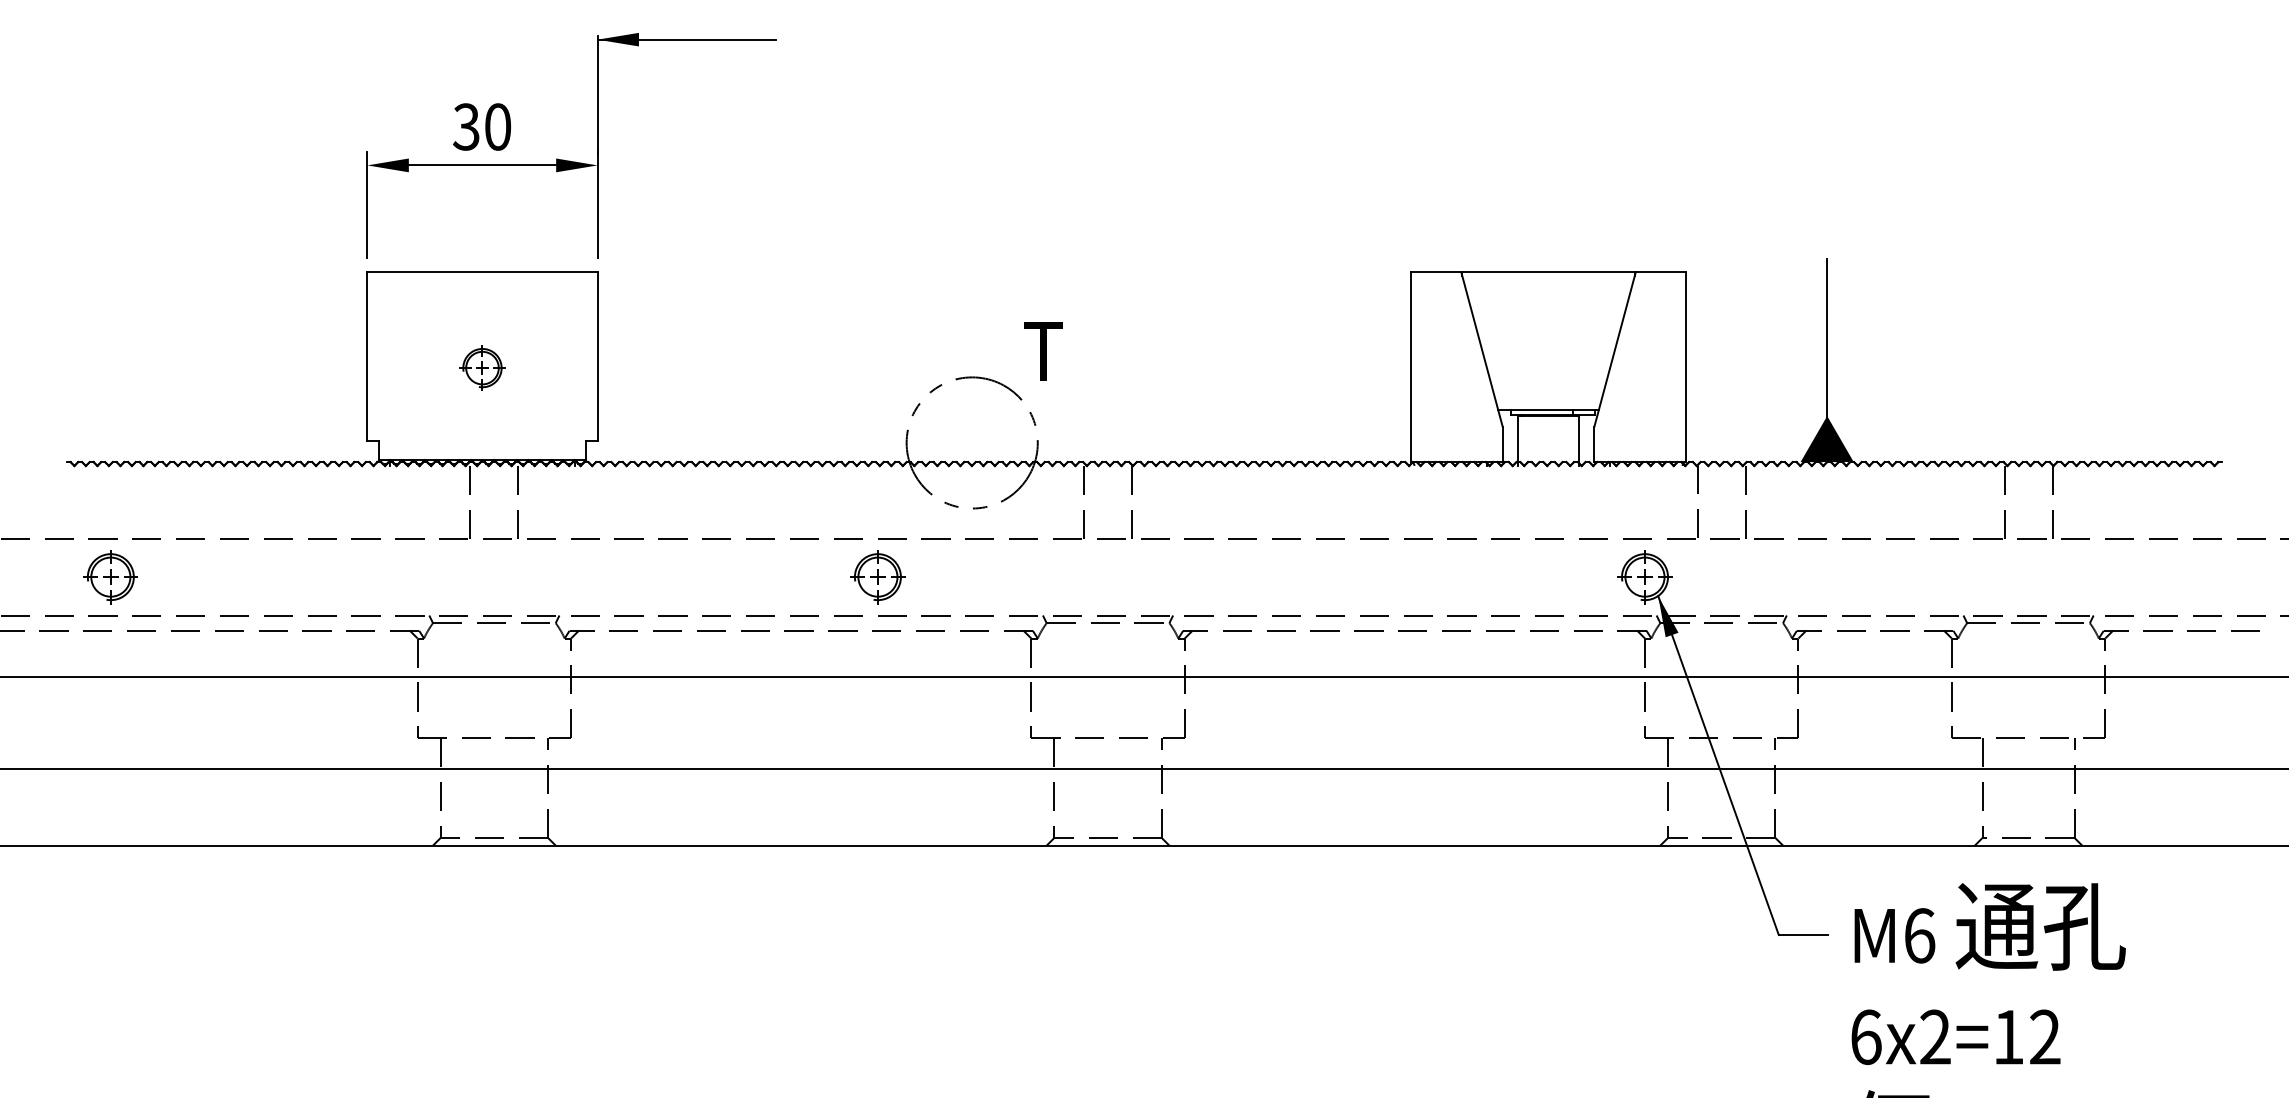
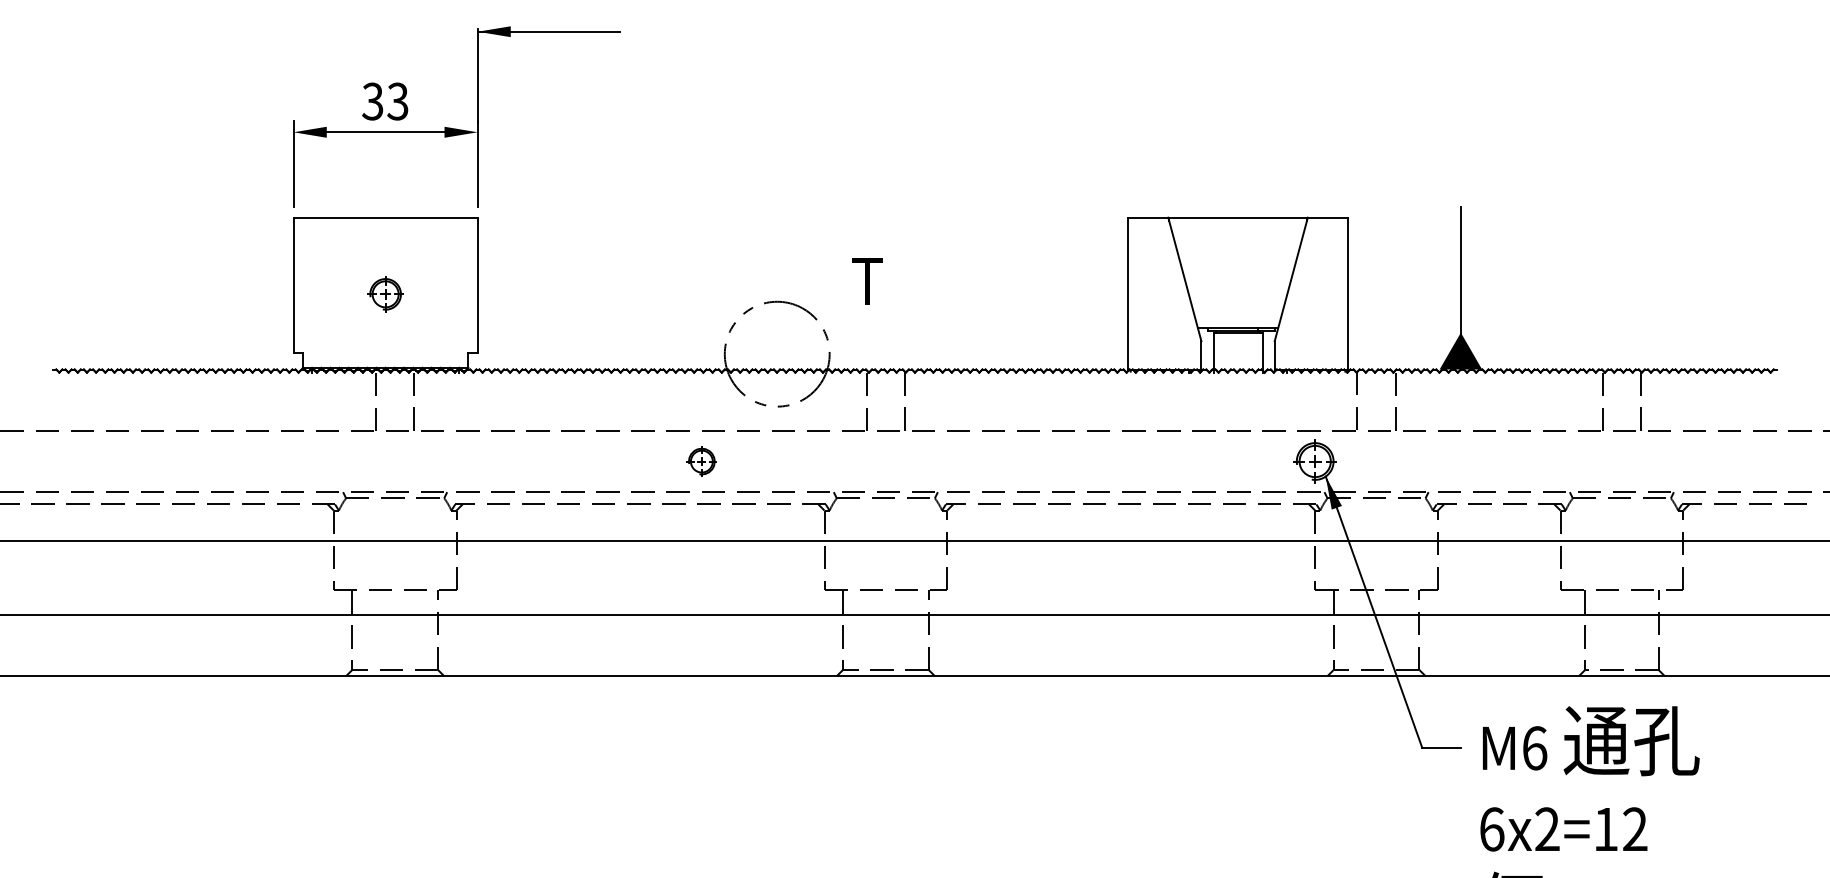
text: (497, 126) -> (397, 101), 30 -> 33
text: (1043, 351) -> (867, 281), moved
part: (110, 577) -> (88, 461), removed
part: (877, 577) -> (701, 461), size x0.7

